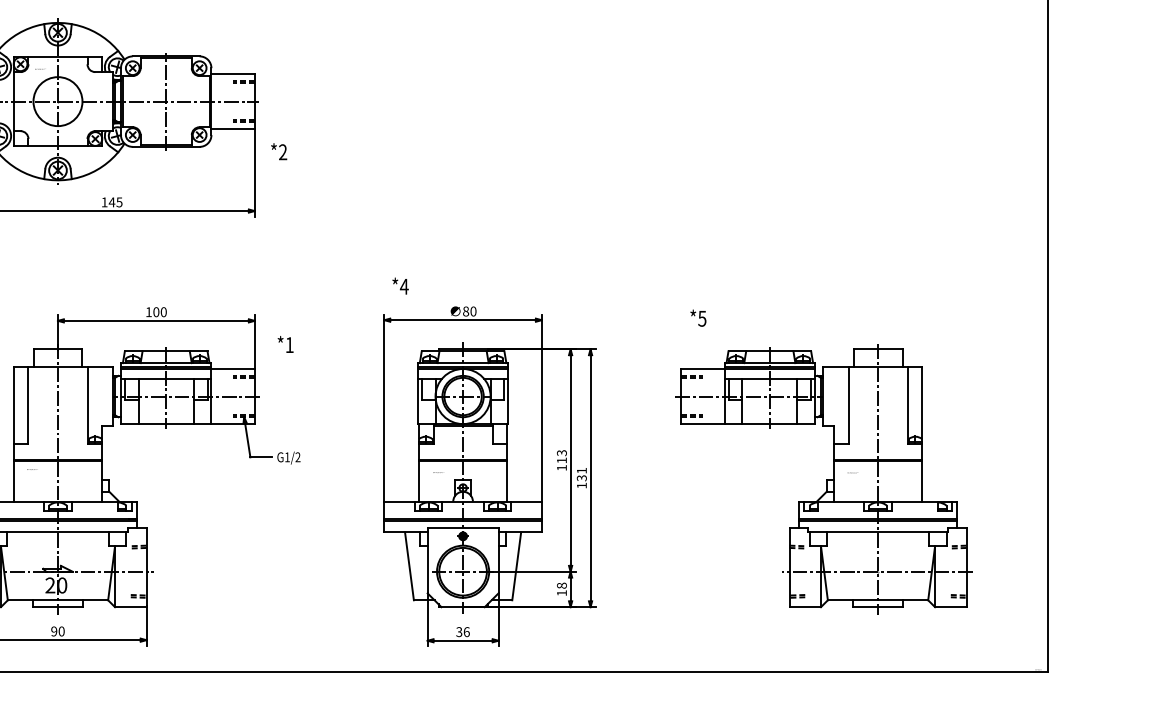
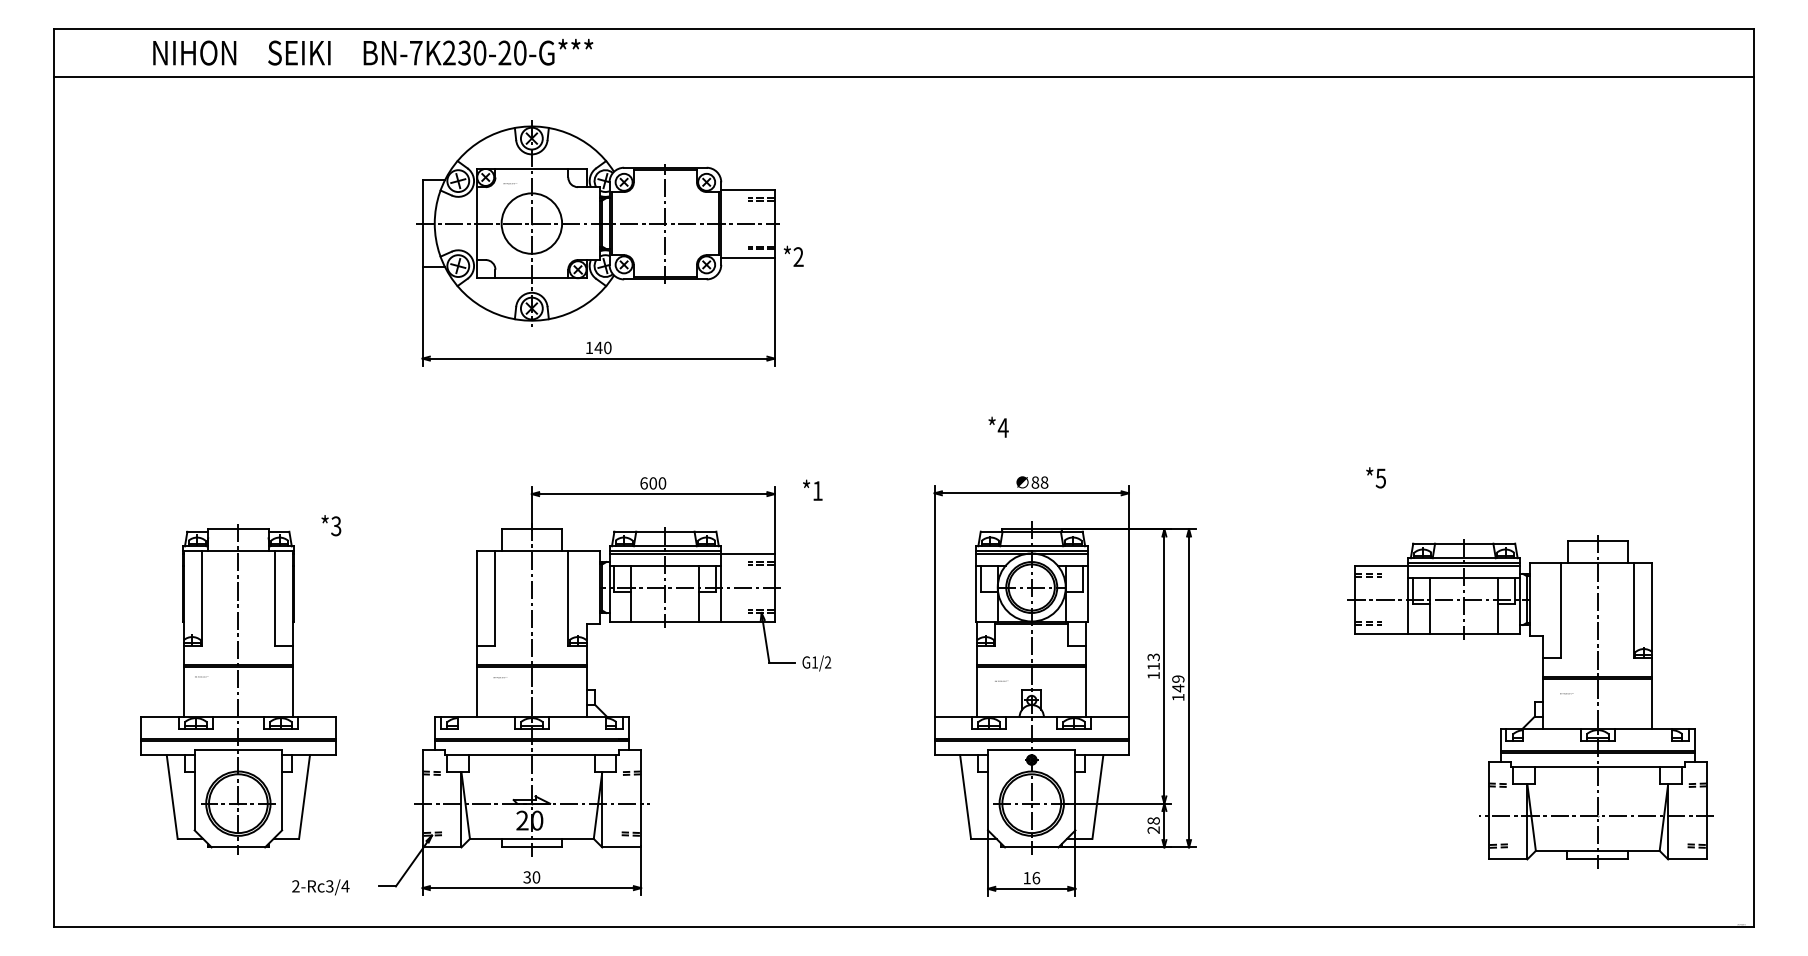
text: (278, 150) -> (793, 255), moved
text: (119, 202) -> (607, 347), 145 -> 140
text: (400, 285) -> (998, 426), moved
text: (473, 311) -> (1044, 482), 80 -> 88
text: (148, 312) -> (643, 483), 100 -> 600
text: (697, 317) -> (1375, 477), moved
text: (285, 343) -> (812, 489), moved
text: (582, 474) -> (1178, 683), 131 -> 149
part: (823, 479) -> (1530, 701), moved
text: (561, 592) -> (1153, 829), 18 -> 28
text: (53, 631) -> (526, 877), 90 -> 30
text: (458, 632) -> (1026, 878), 36 -> 16

